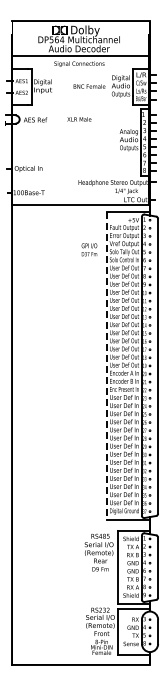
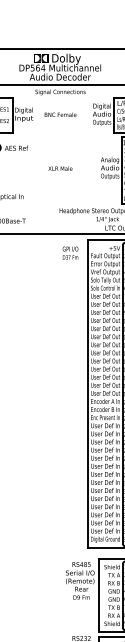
text: (89, 86) -> (60, 114), moved
text: (79, 119) -> (60, 168), moved
text: (89, 249) -> (70, 252), moved
line: (106, 365) -> (87, 393), dashed -> solid

